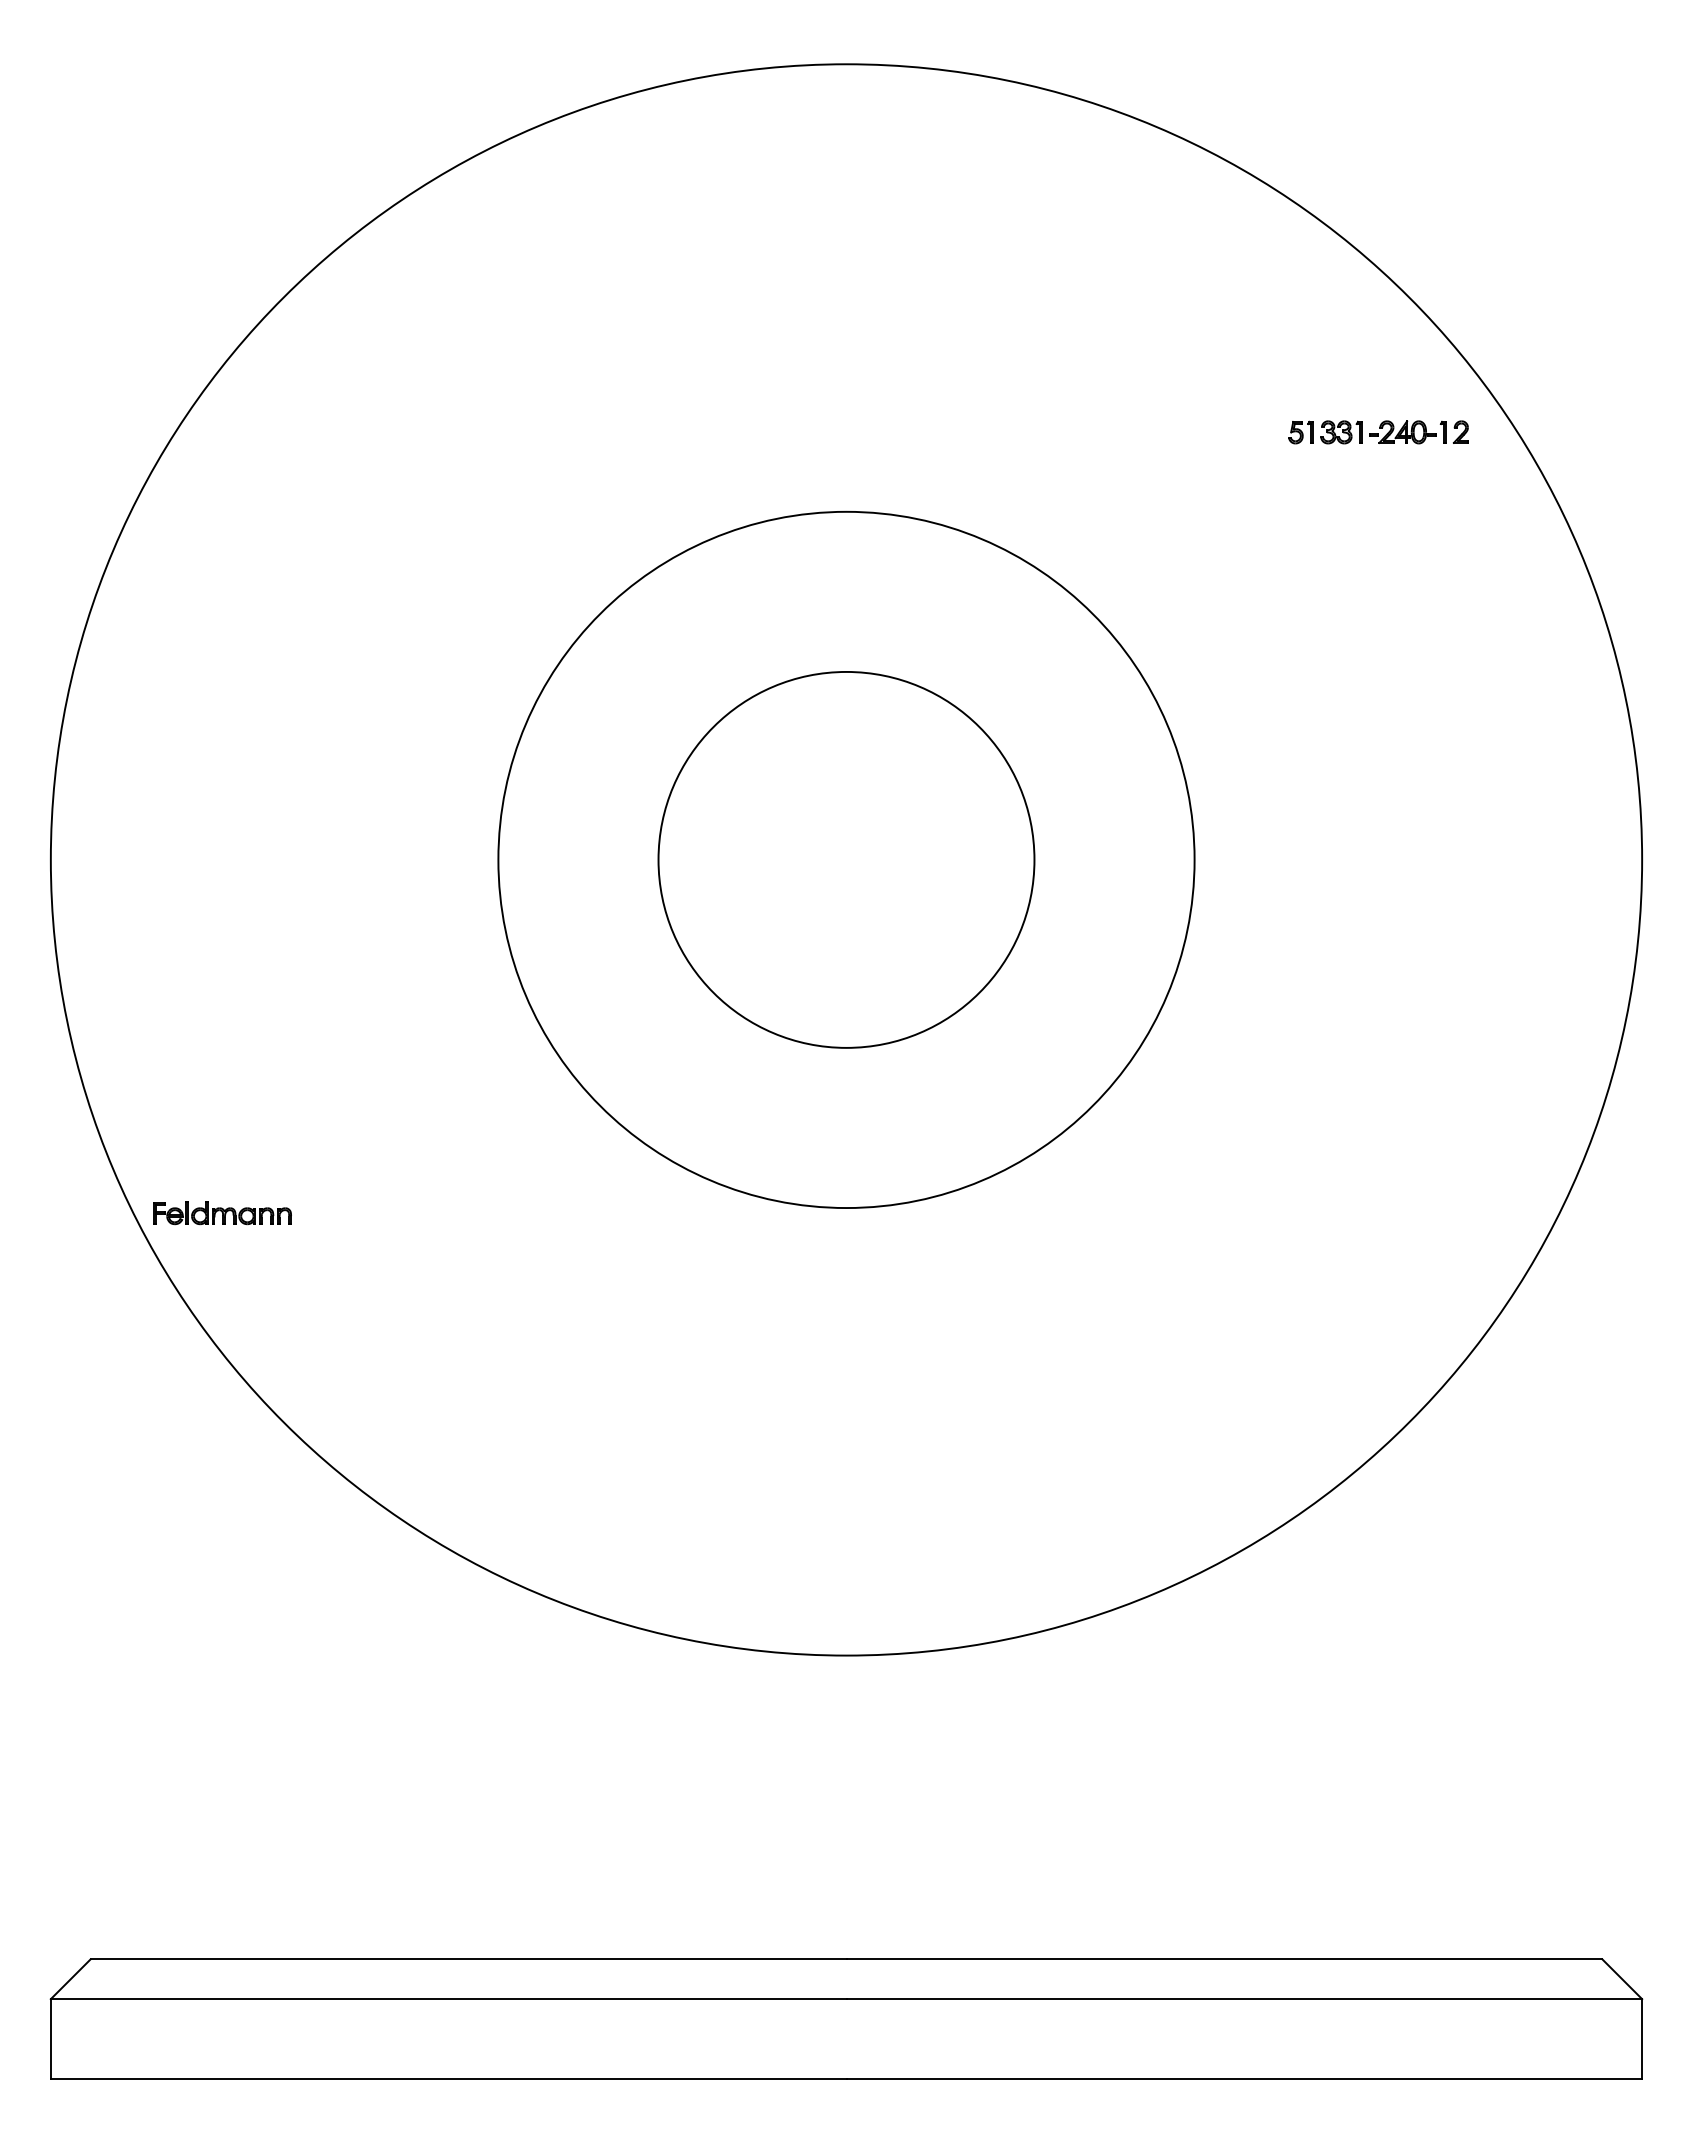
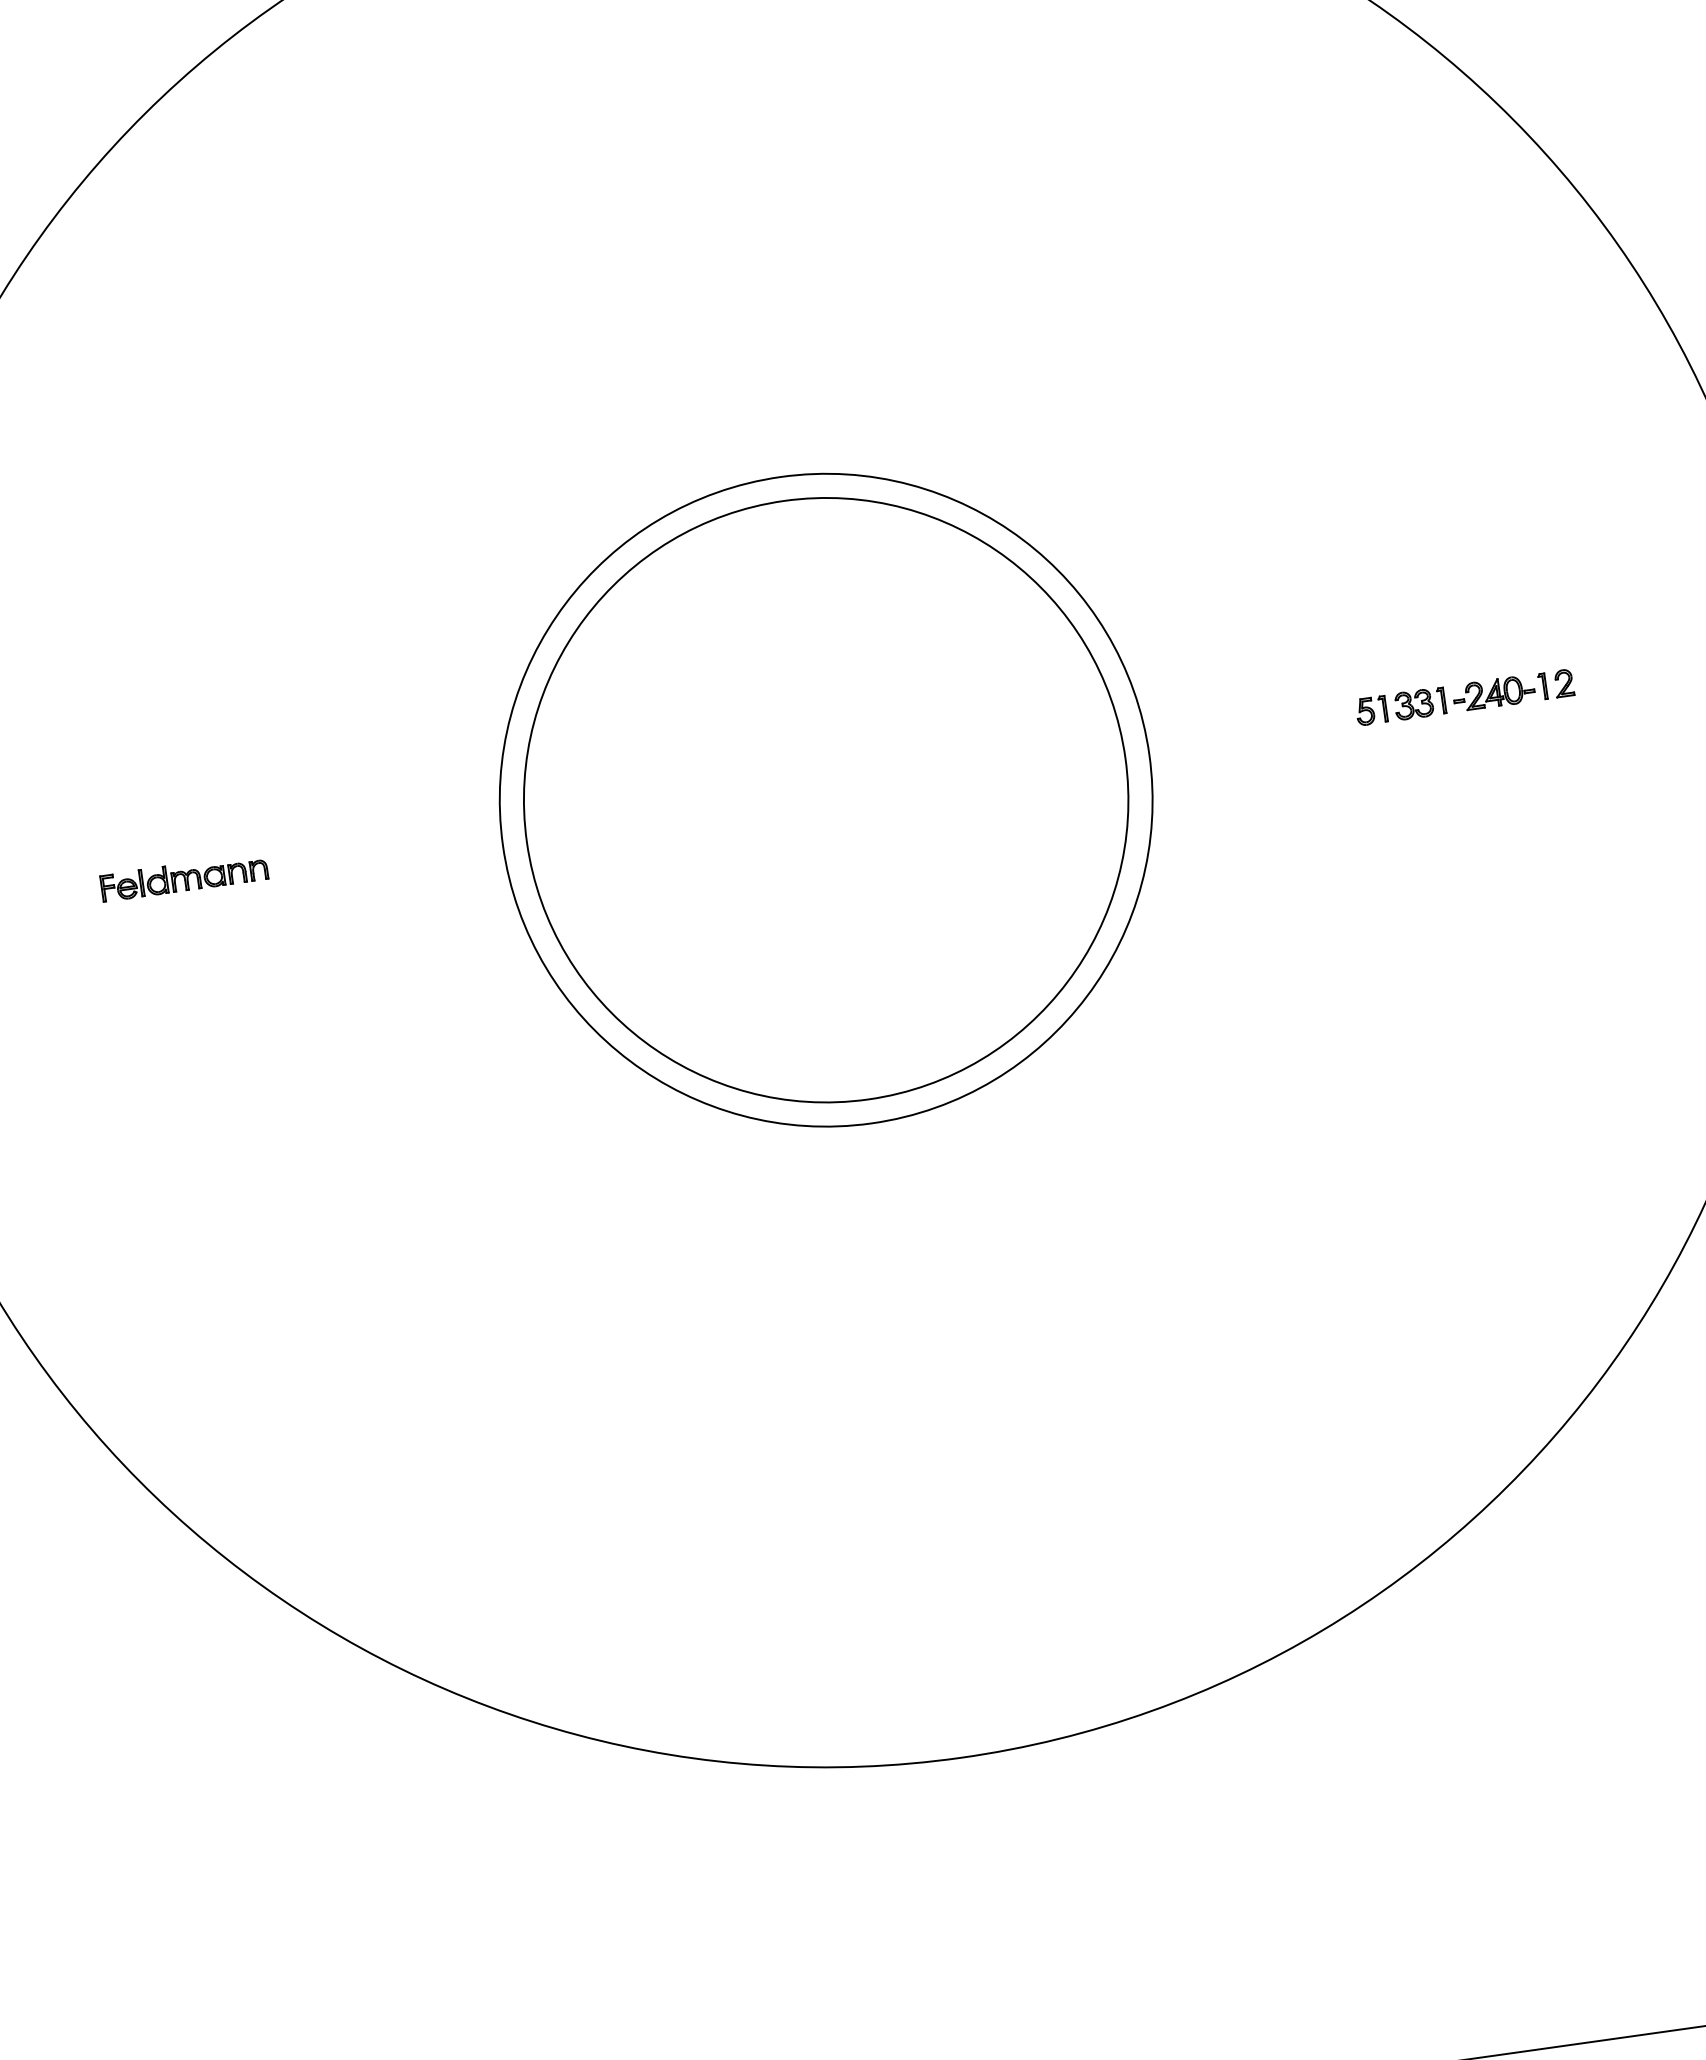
part: (1378, 432) -> (1464, 697), moved
circle: (846, 859) -> (826, 799), size x0.71
circle: (846, 859) -> (826, 799), size x1.43
part: (222, 1213) -> (184, 877), moved

